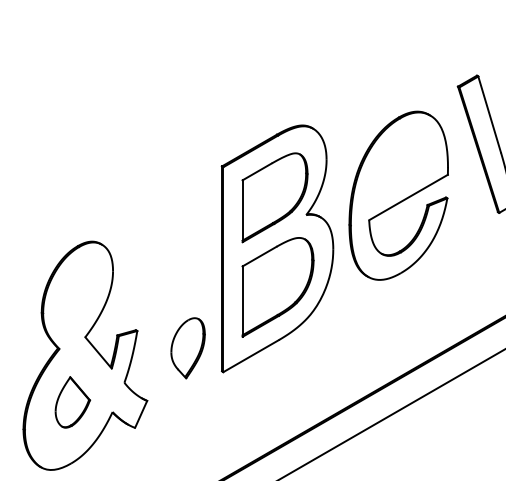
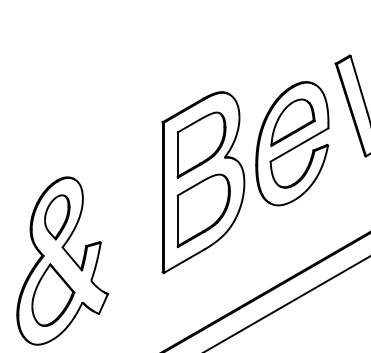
part: (399, 166) -> (292, 122), added
part: (187, 348) -> (56, 217), moved
part: (72, 402) -> (53, 295), size x1.67

